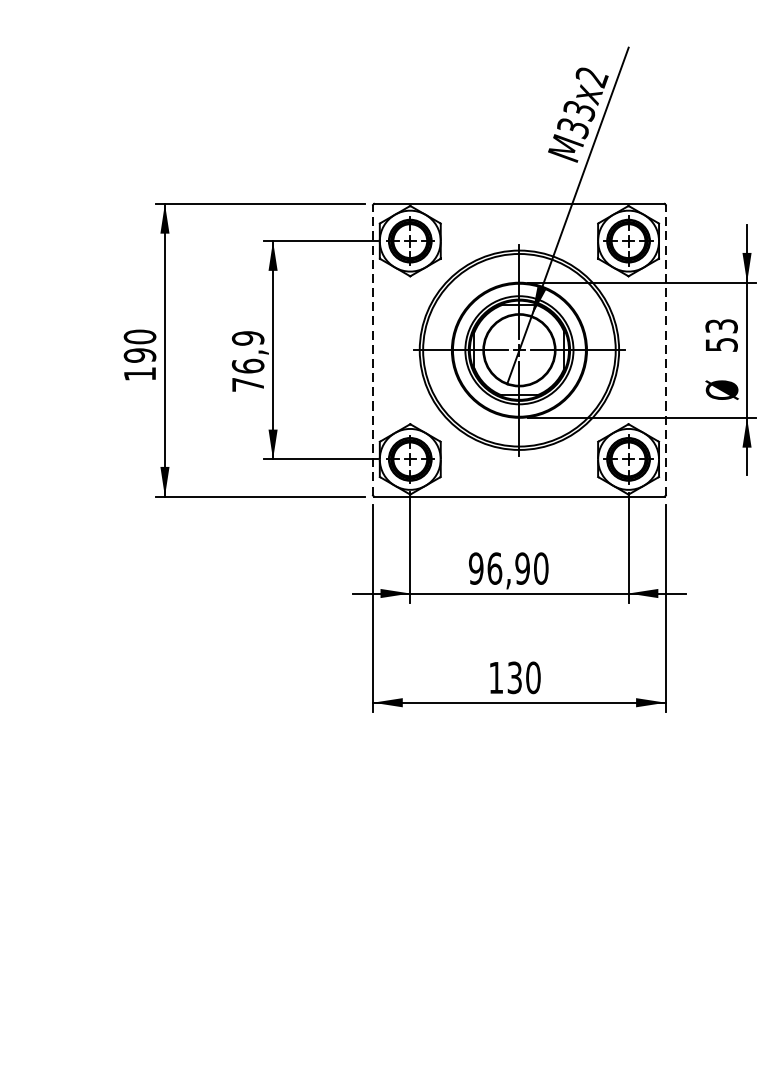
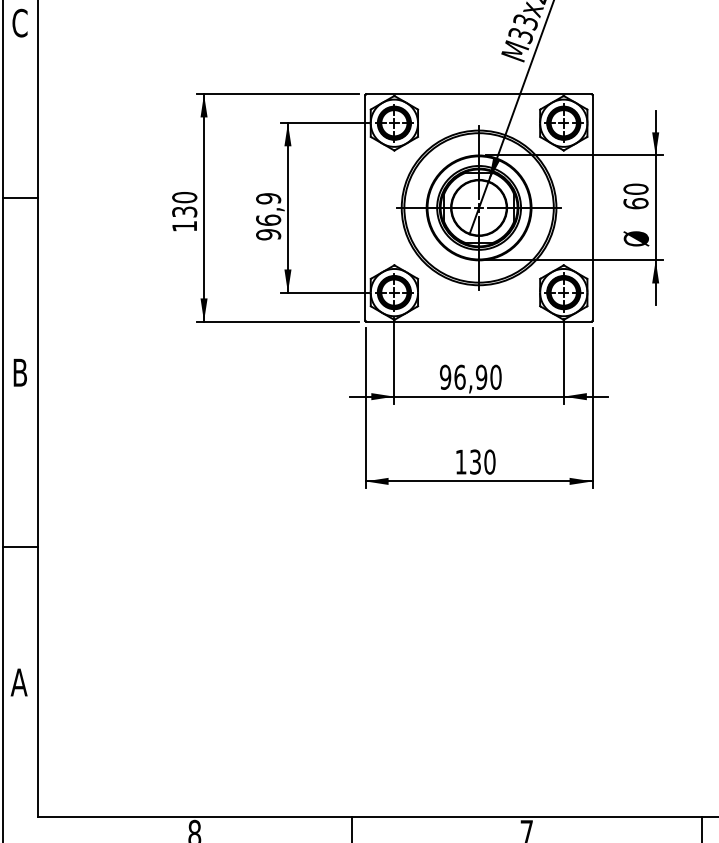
text: (721, 335) -> (635, 196), 53 -> 60
line: (373, 349) -> (365, 207), dashed -> solid
line: (665, 349) -> (592, 207), dashed -> solid
text: (139, 354) -> (184, 211), 190 -> 130
text: (248, 384) -> (268, 234), 76,9 -> 96,9

